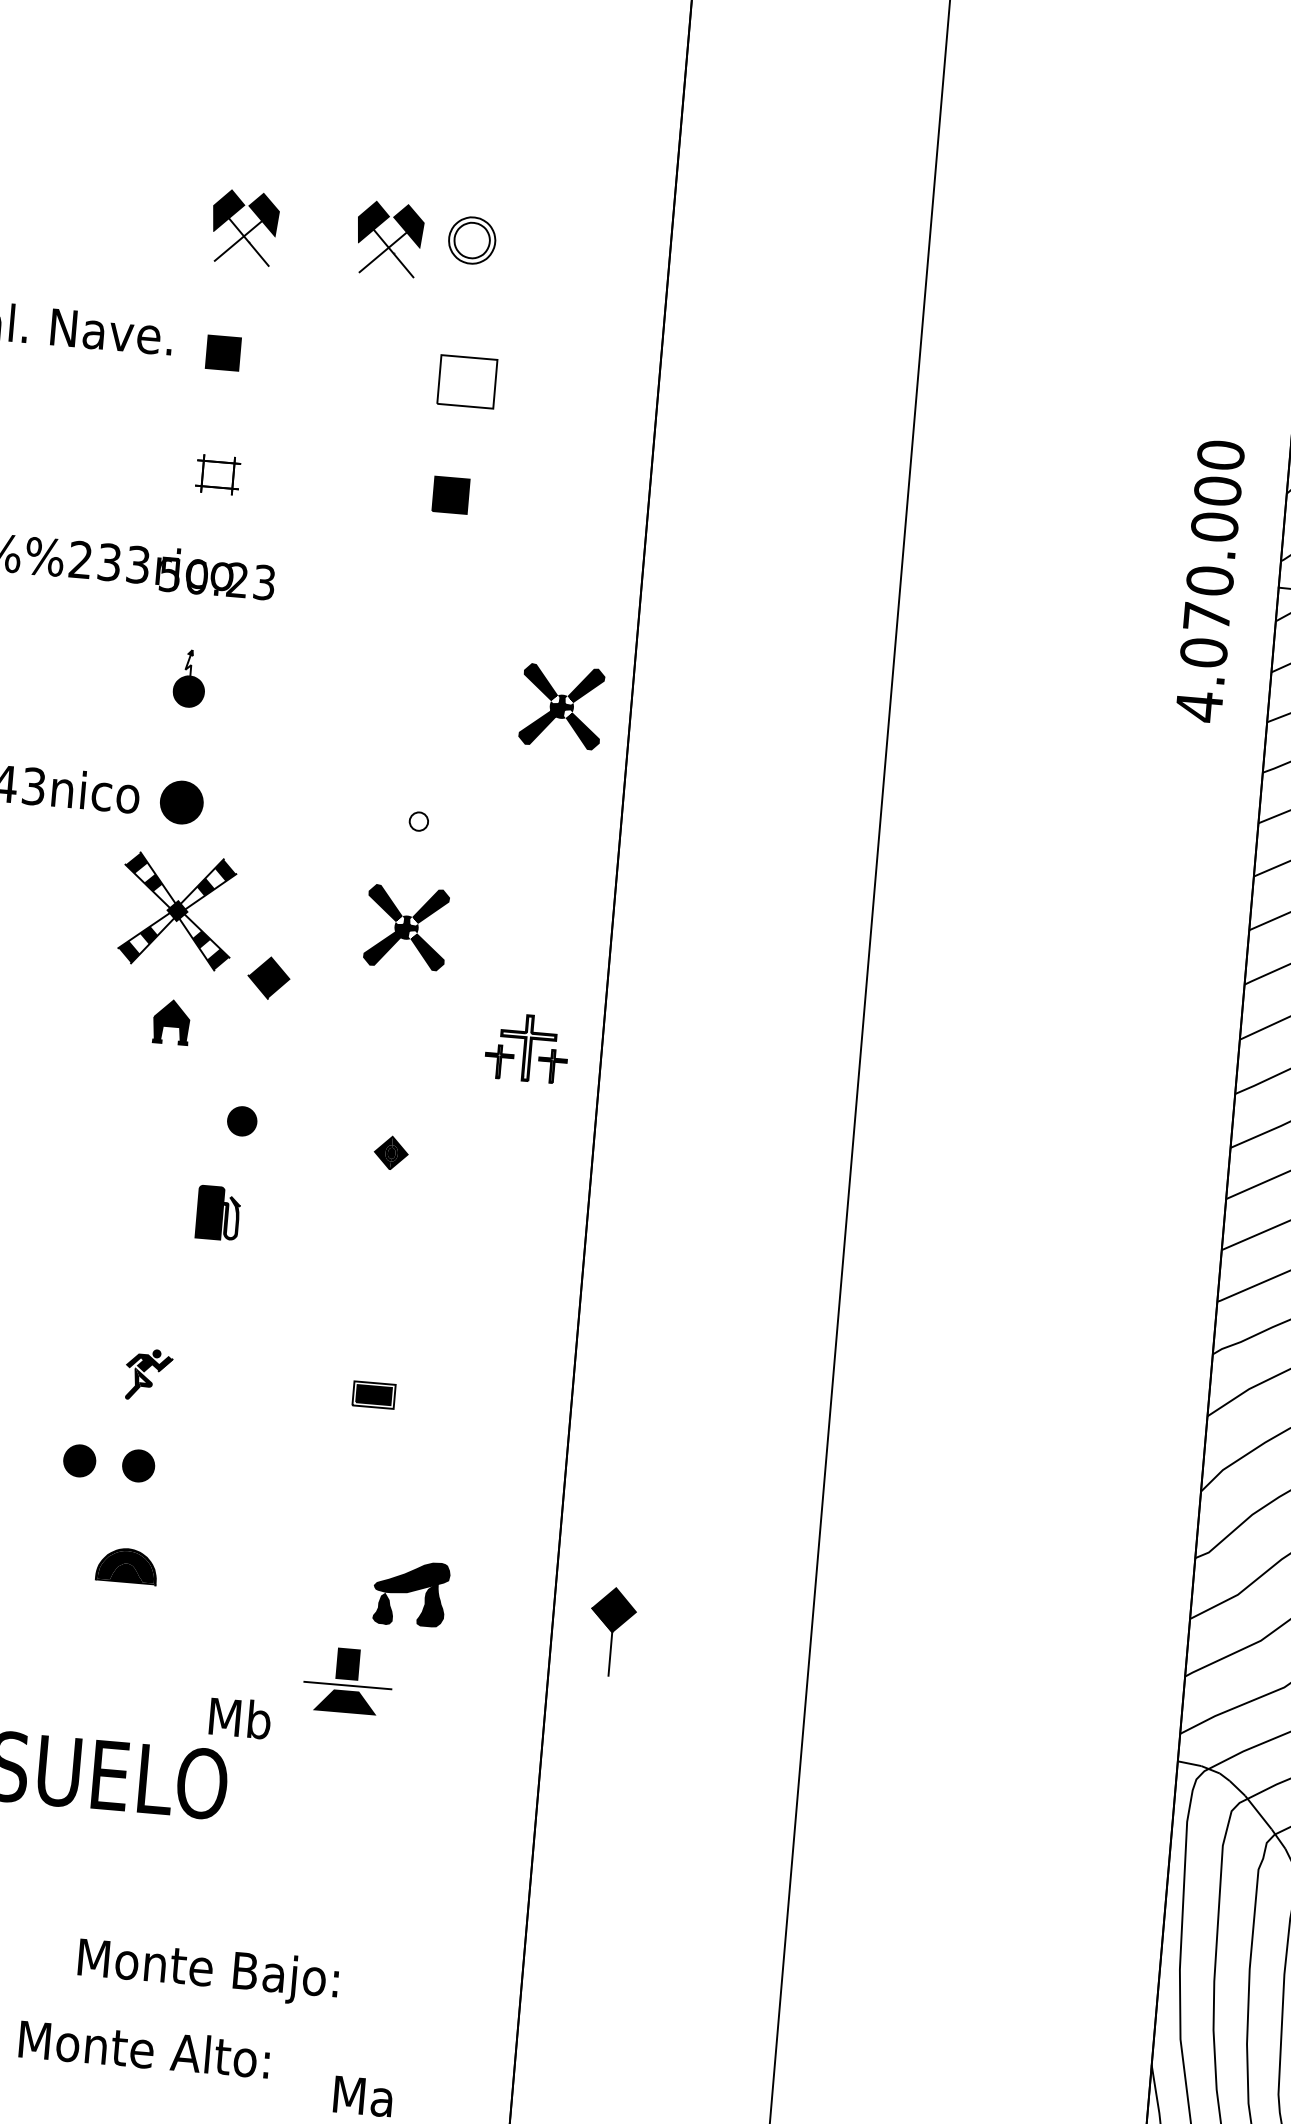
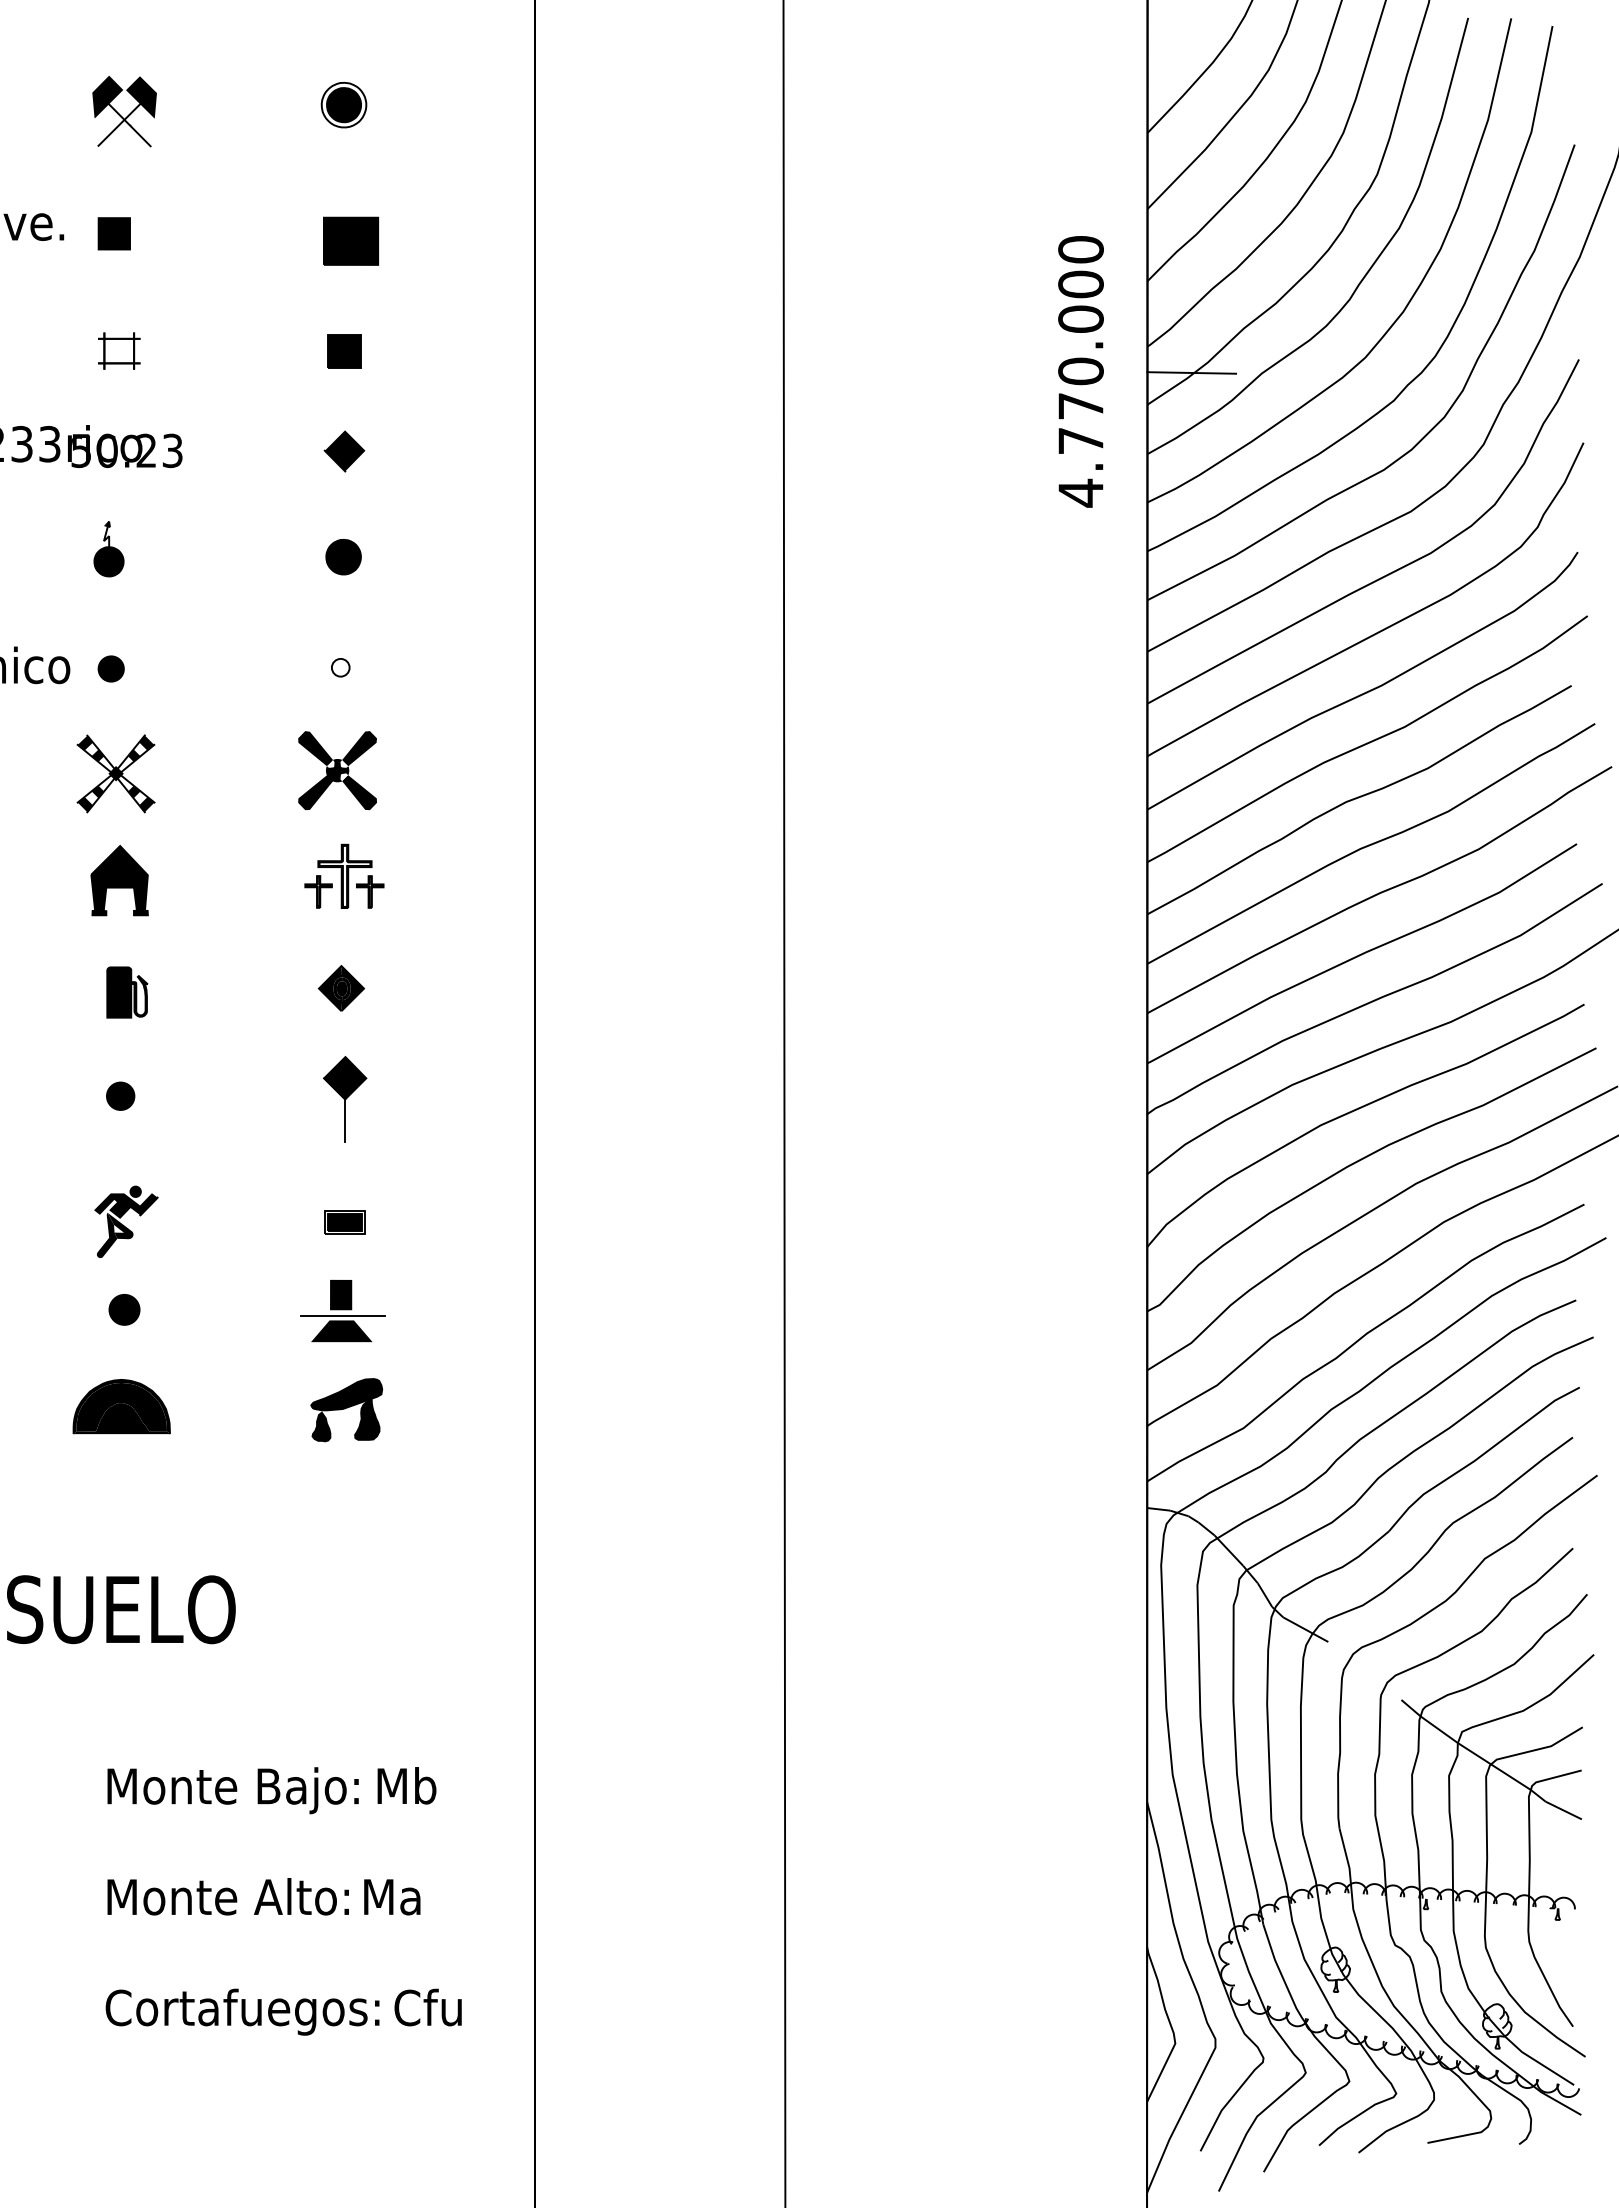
part: (389, 239) -> (264, 110), removed
fill: (471, 240) -> (343, 105), added
fill: (466, 380) -> (350, 240), added
text: (1203, 652) -> (1080, 440), 4.070.000 -> 4.770.000
fill: (431, 706) -> (343, 556), added
part: (561, 706) -> (468, 545), removed
part: (180, 801) -> (110, 668), size x0.62
part: (176, 910) -> (115, 773), size x0.71
part: (268, 978) -> (344, 451), moved
part: (171, 1021) -> (119, 880), size x1.67
part: (527, 1047) -> (344, 875), moved
part: (242, 1120) -> (120, 1095), moved
part: (391, 1153) -> (341, 988), size x1.43
part: (218, 1213) -> (127, 992), moved
part: (148, 1374) -> (126, 1221), size x1.43
part: (79, 1460) -> (67, 1309), removed
part: (126, 1565) -> (121, 1406), size x1.67
part: (410, 1594) -> (346, 1410), moved
part: (612, 1632) -> (345, 1099), moved
part: (348, 1681) -> (342, 1311), moved
text: (239, 1717) -> (406, 1785), moved
text: (143, 2048) -> (227, 1896), moved

